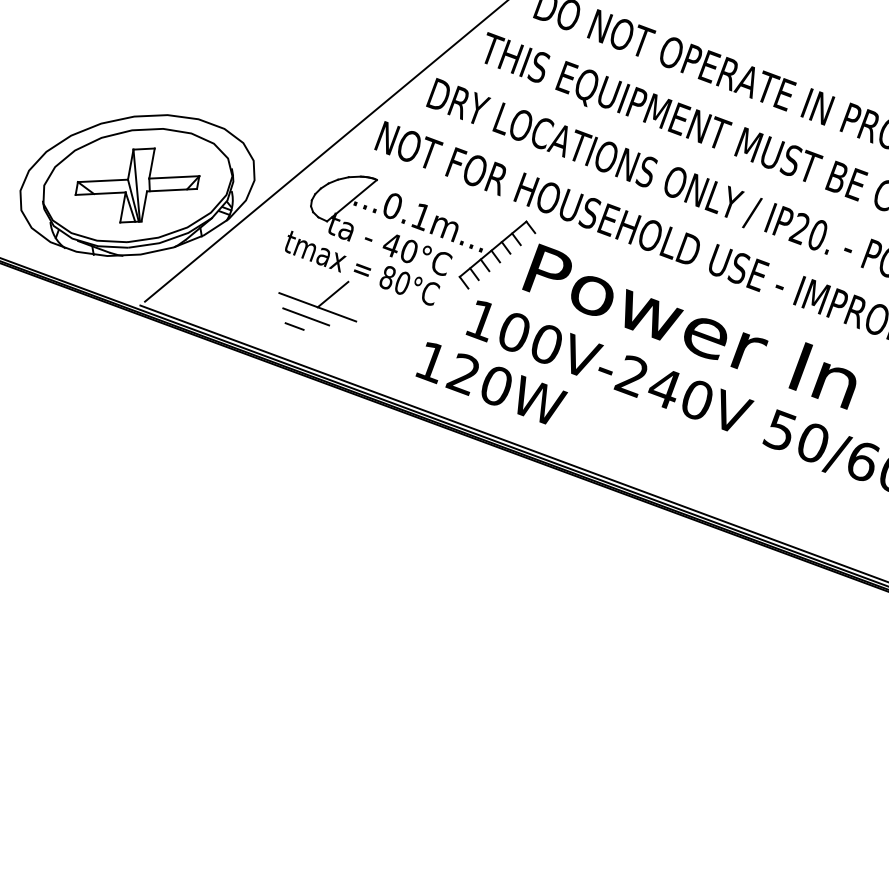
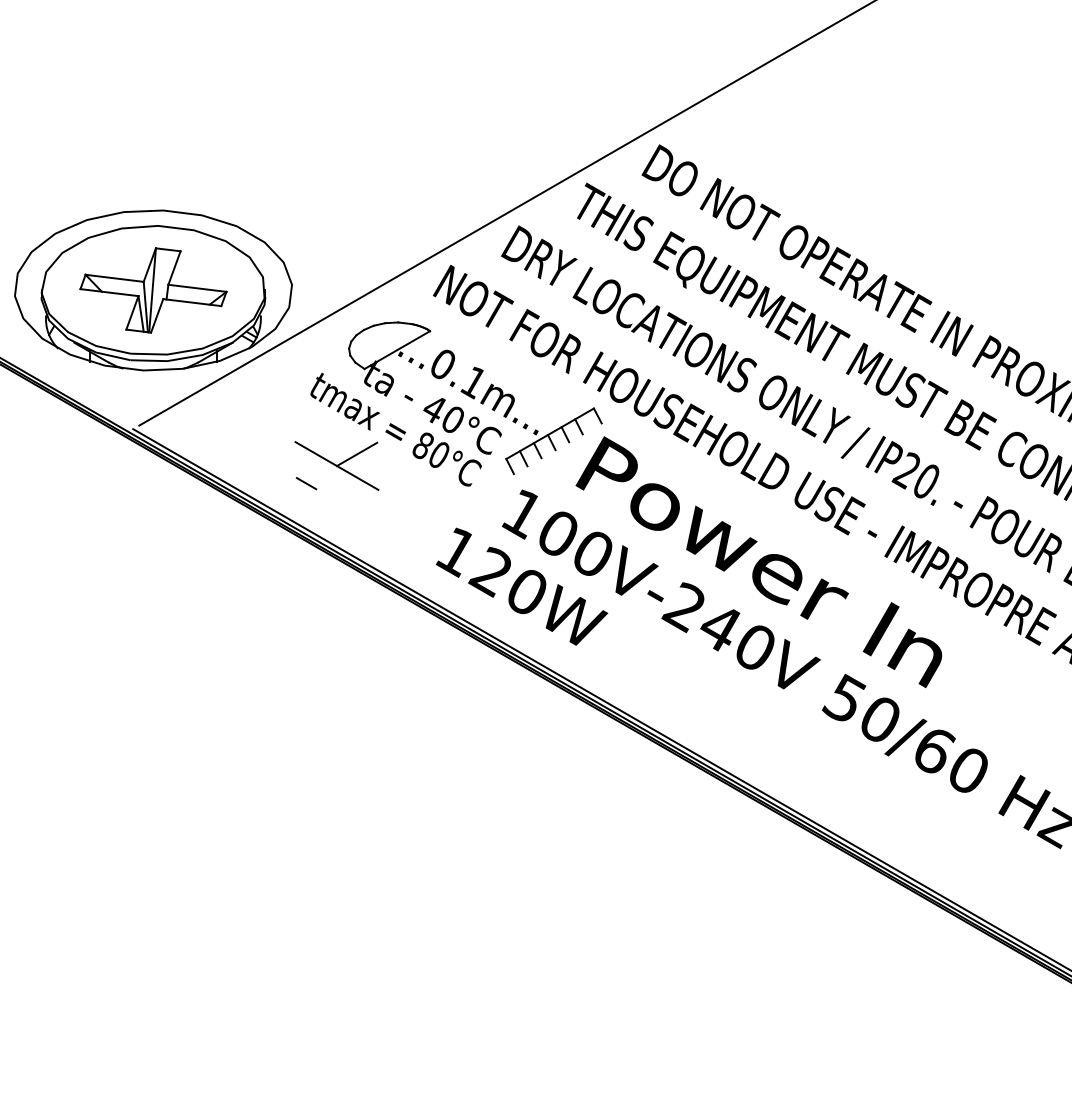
line: (305, 316) -> (321, 474), removed

